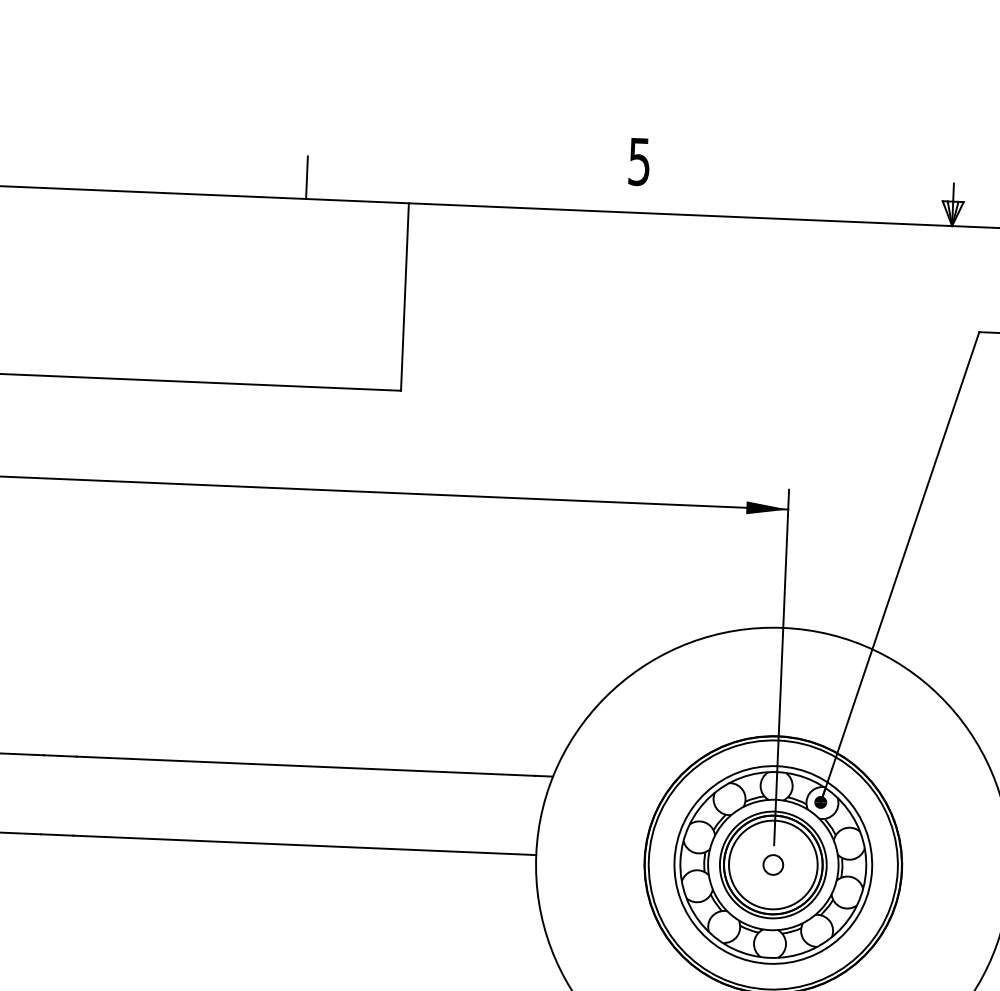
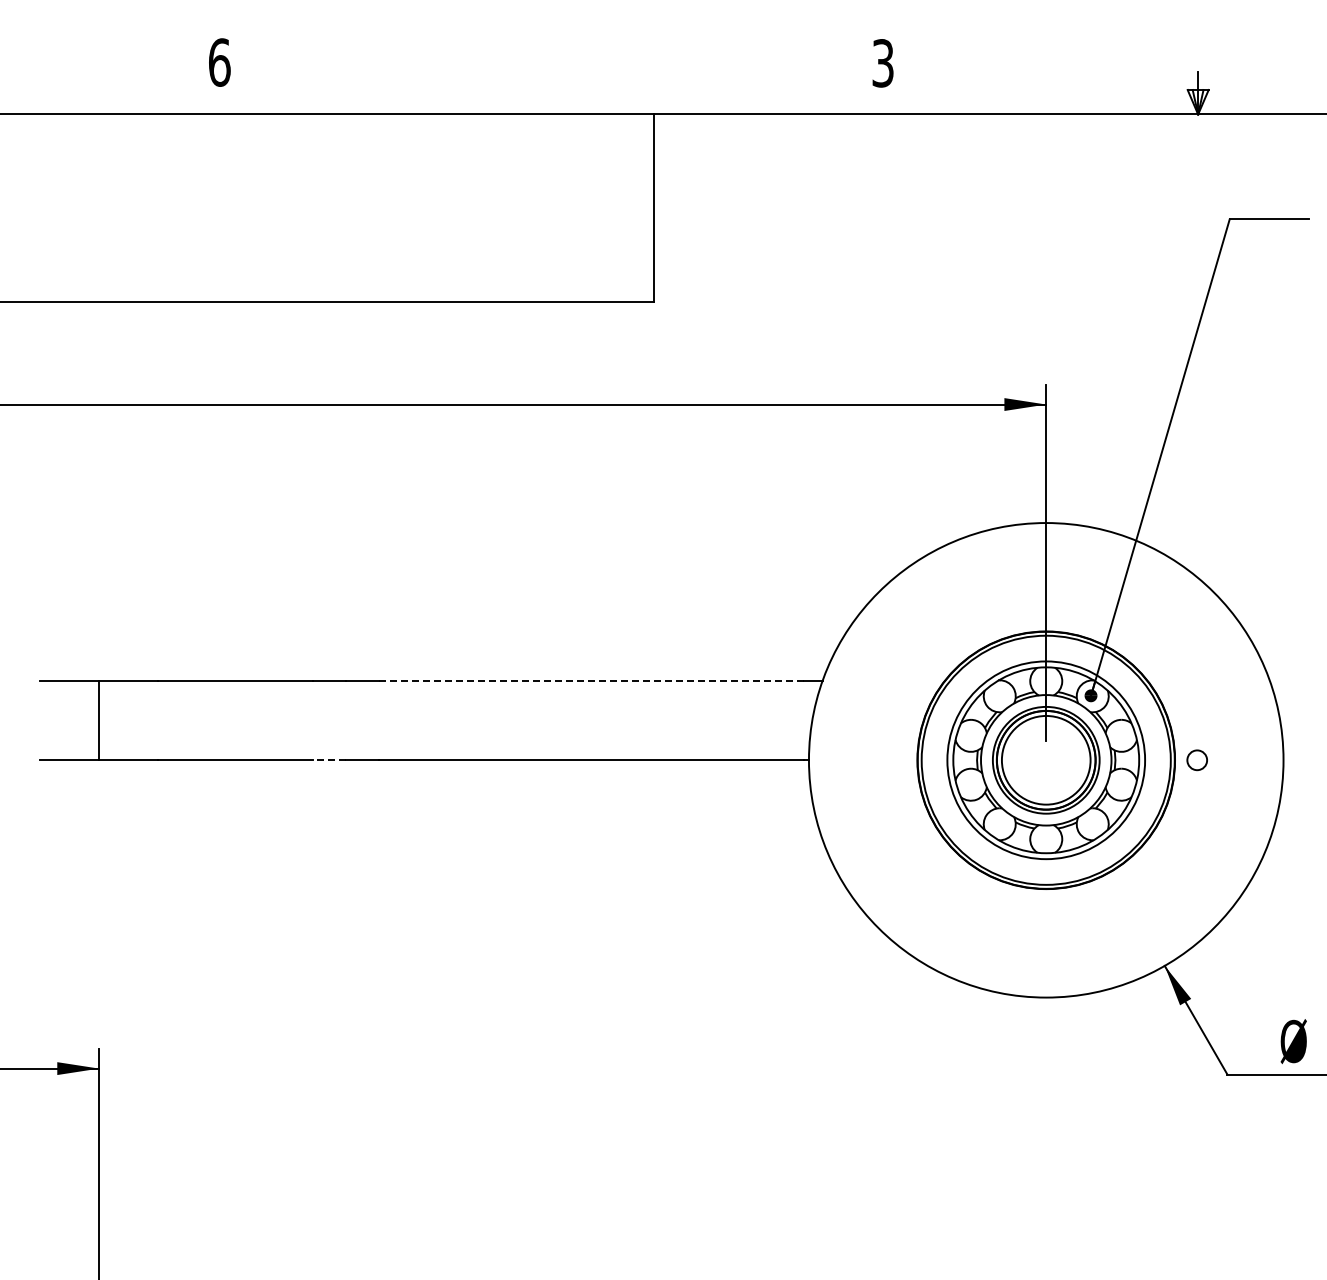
text: (639, 161) -> (883, 63), 5 -> 3
line: (306, 177) -> (551, 92), removed
line: (322, 767) -> (591, 681), solid -> dashed
line: (56, 835) -> (328, 760), solid -> dashed
circle: (772, 865) -> (1196, 760), moved

